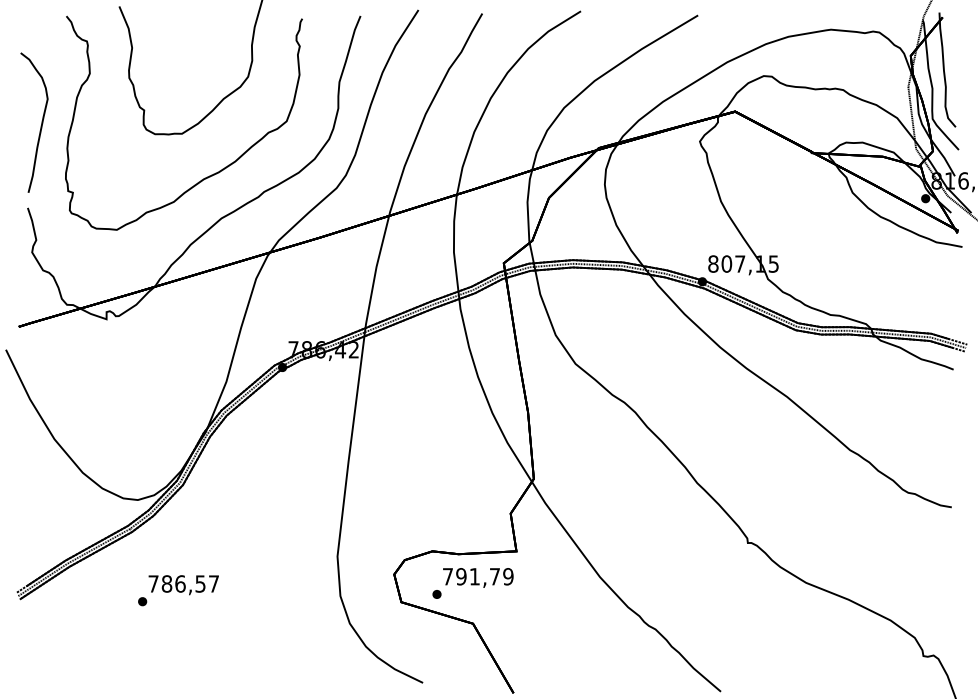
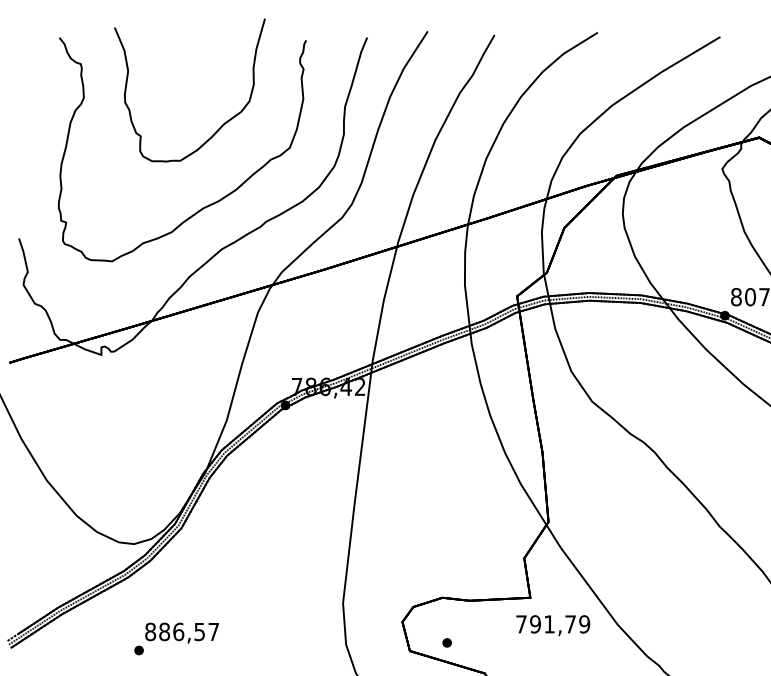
curve: (41, 122) -> (33, 149), removed
text: (478, 577) -> (553, 625), moved
text: (153, 583) -> (150, 631), 786,57 -> 886,57

